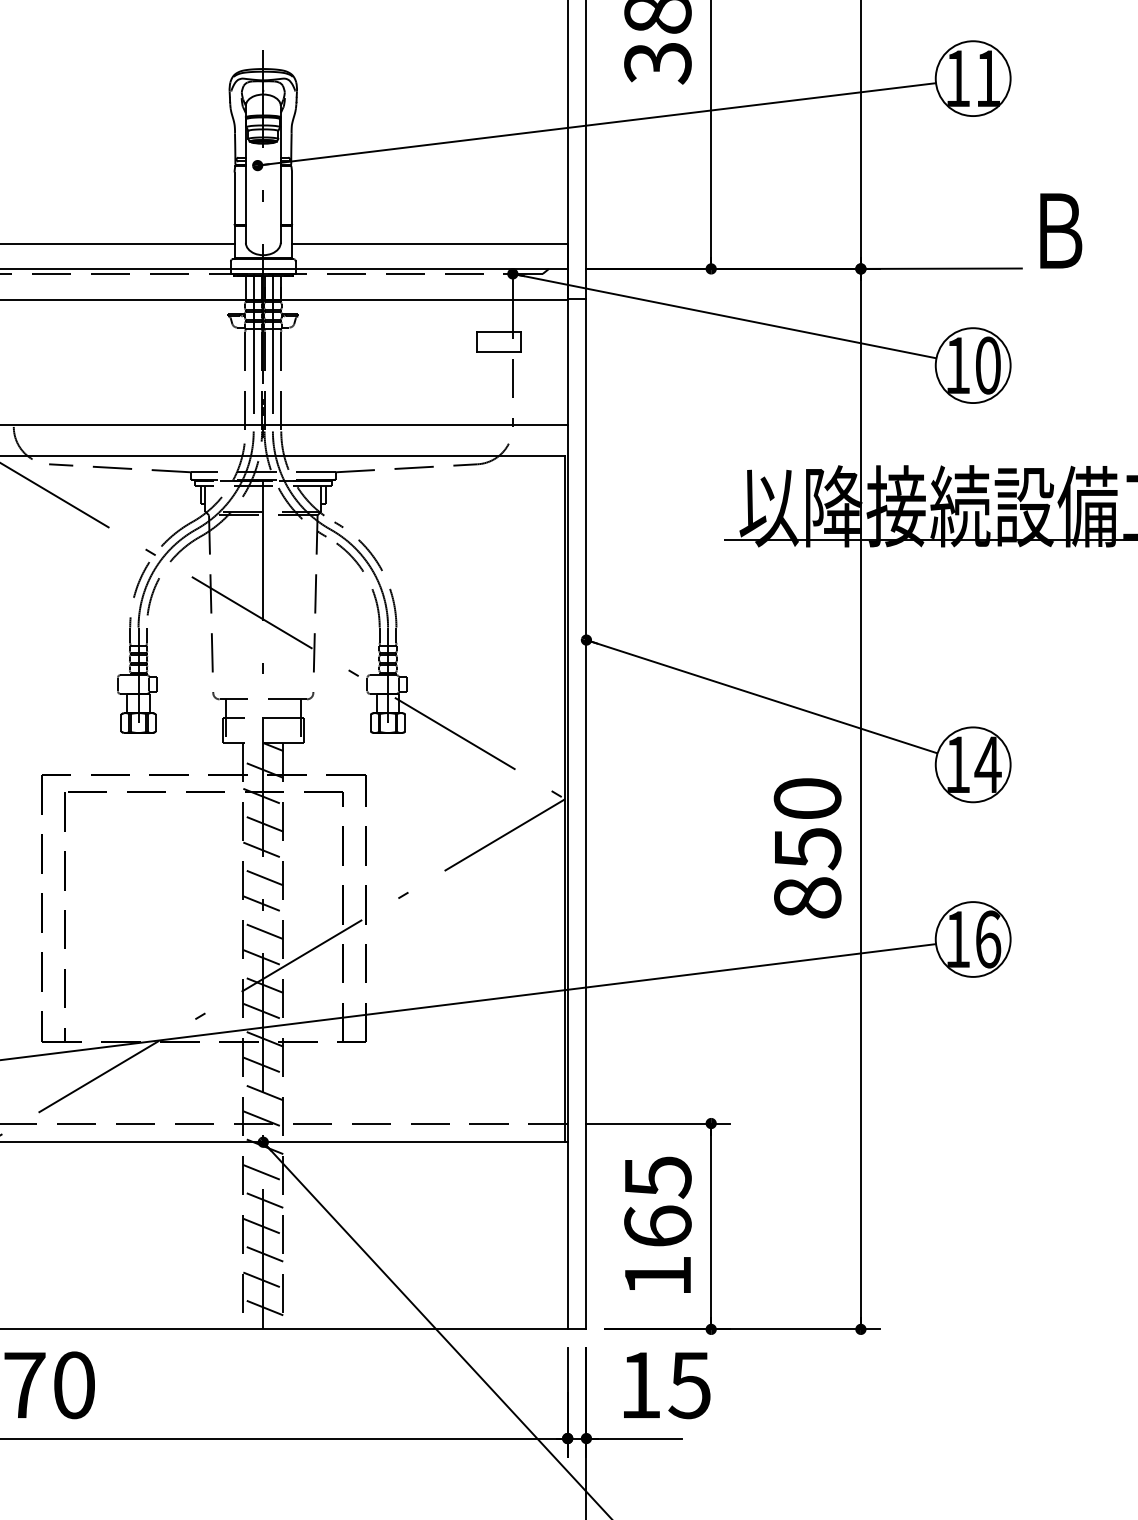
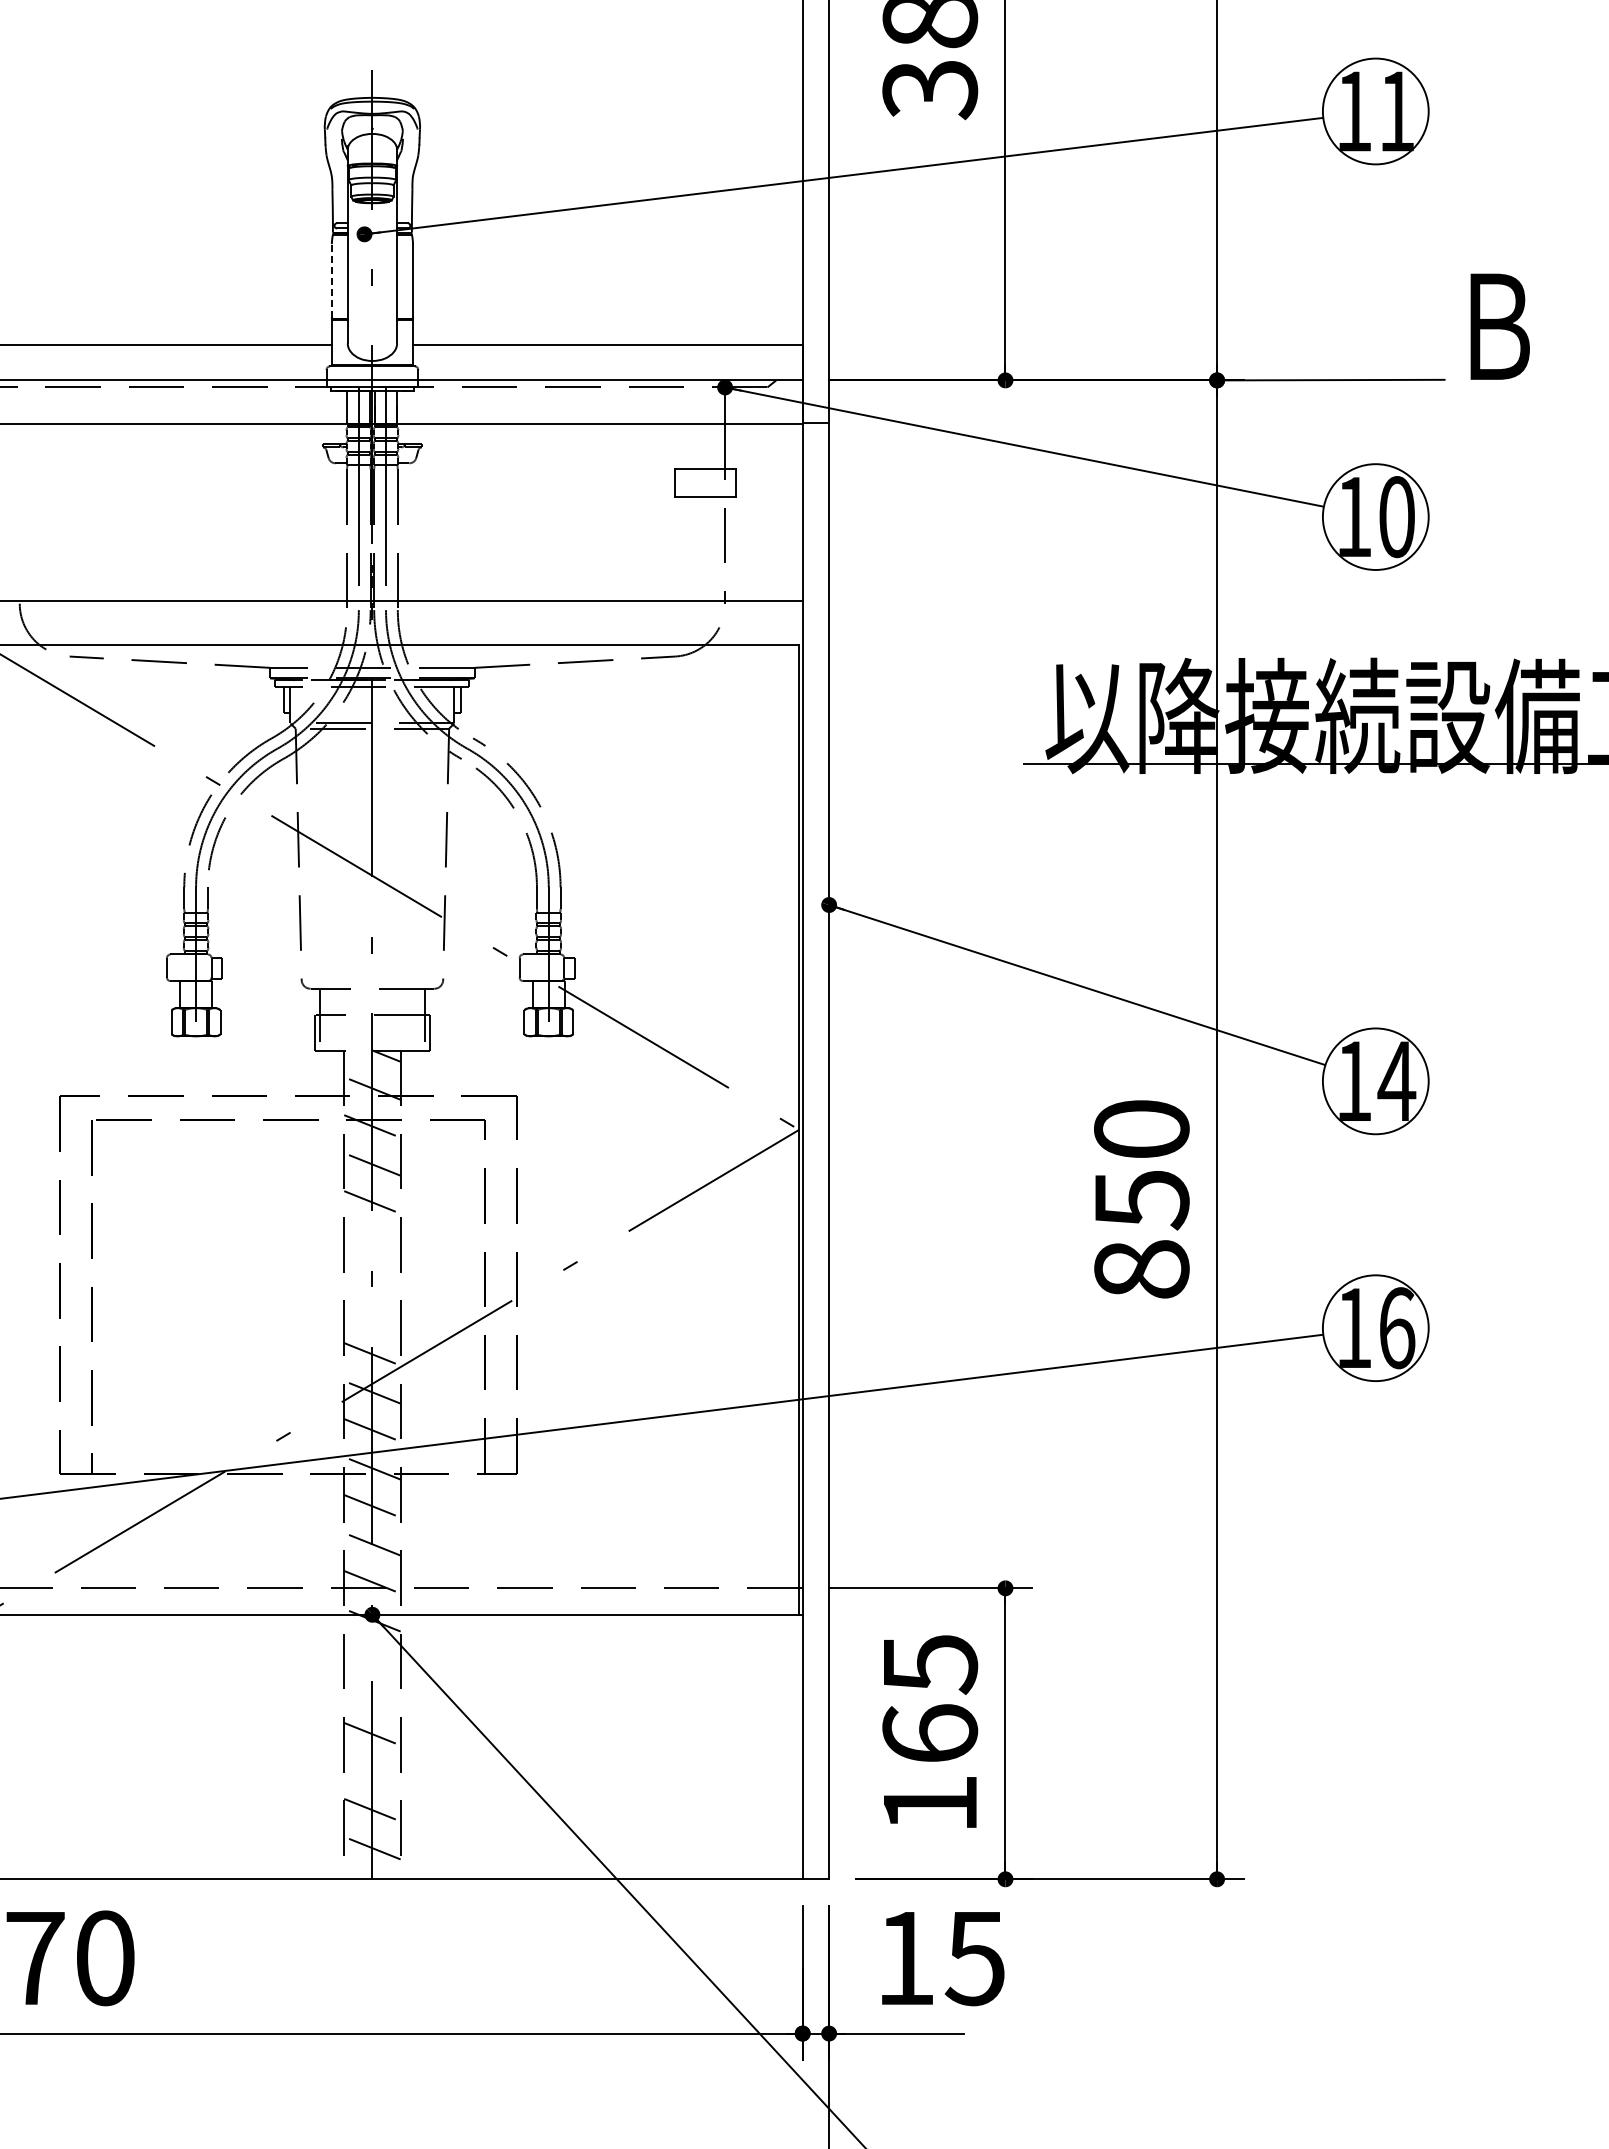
line: (234, 198) -> (331, 281), solid -> dashed
line: (263, 877) -> (372, 1240), removed
line: (263, 904) -> (372, 1278), removed
line: (263, 931) -> (372, 1316), removed
line: (263, 1172) -> (372, 1657), removed
line: (263, 1199) -> (372, 1695), removed
line: (263, 1253) -> (372, 1771), removed

